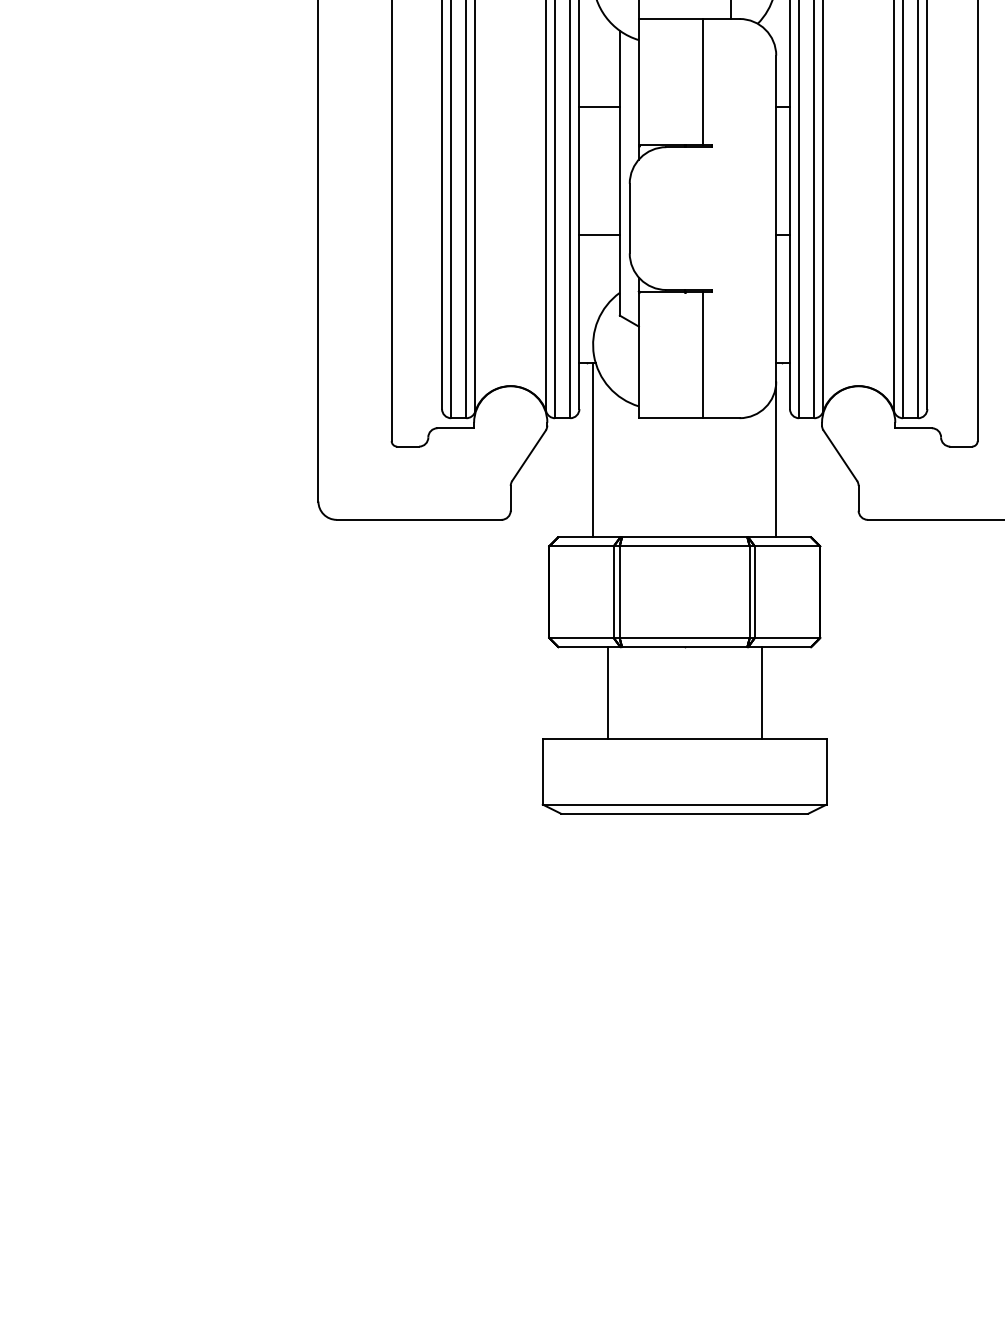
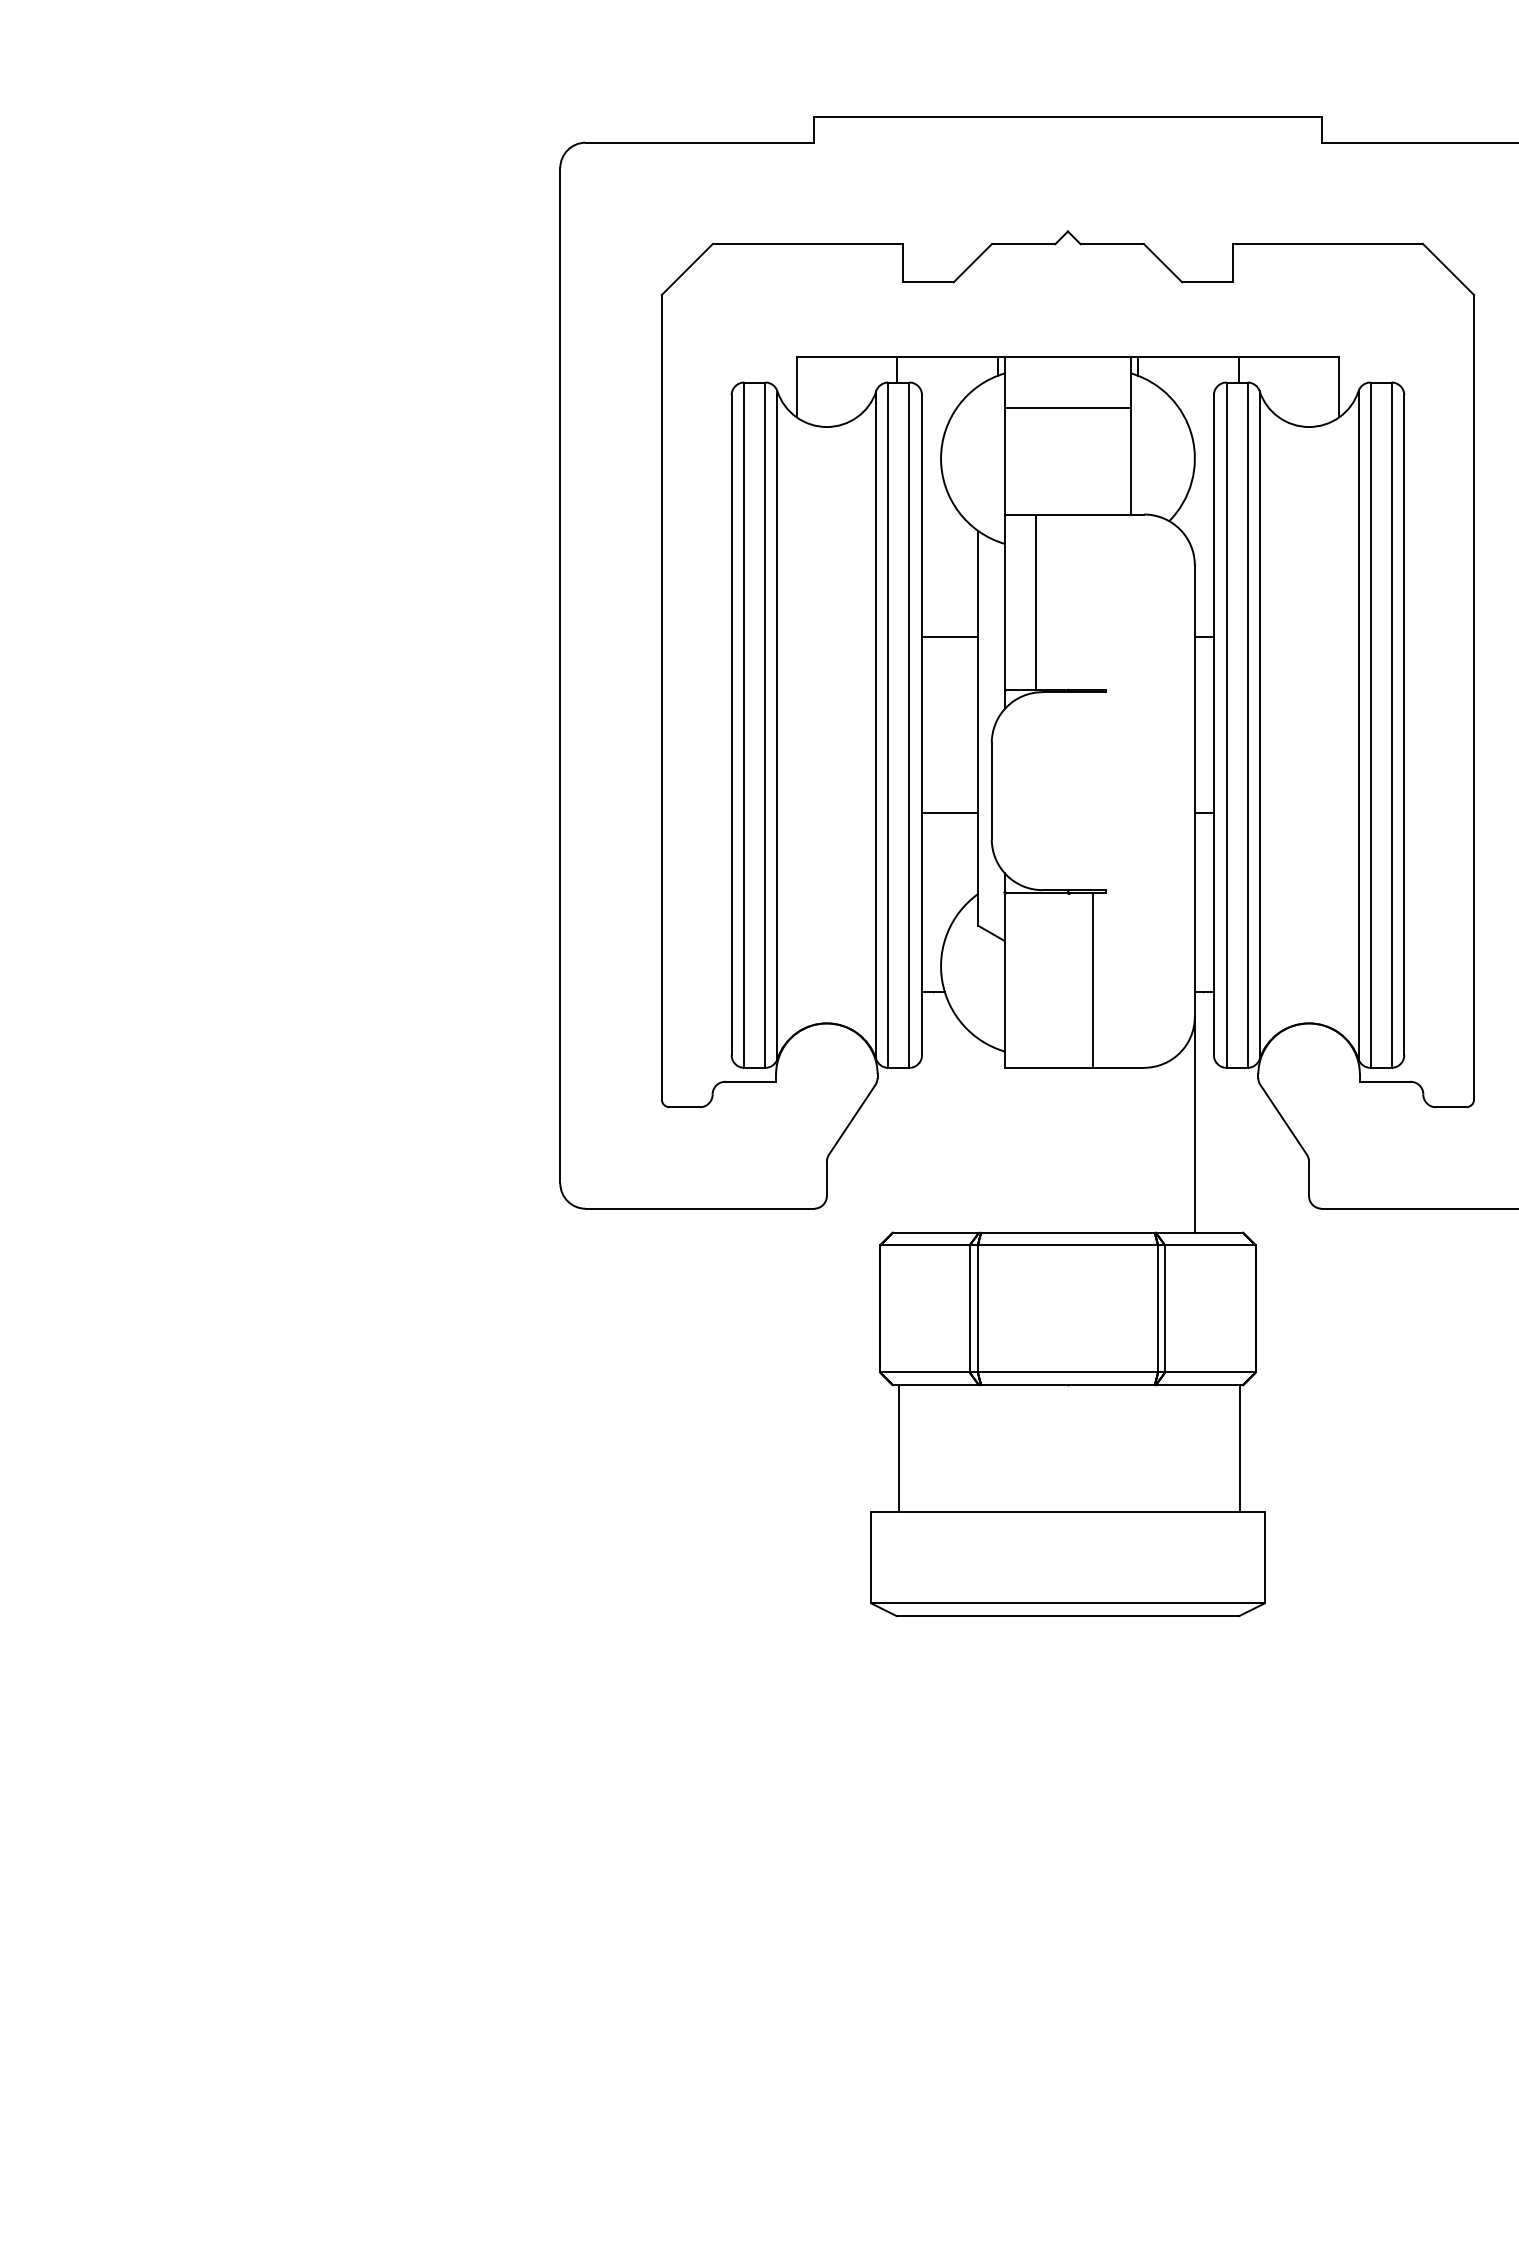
line: (703, 81) -> (1036, 601), moved
line: (593, 449) -> (941, 1111), removed
line: (607, 692) -> (899, 1448), moved
line: (761, 692) -> (1239, 1448), moved

